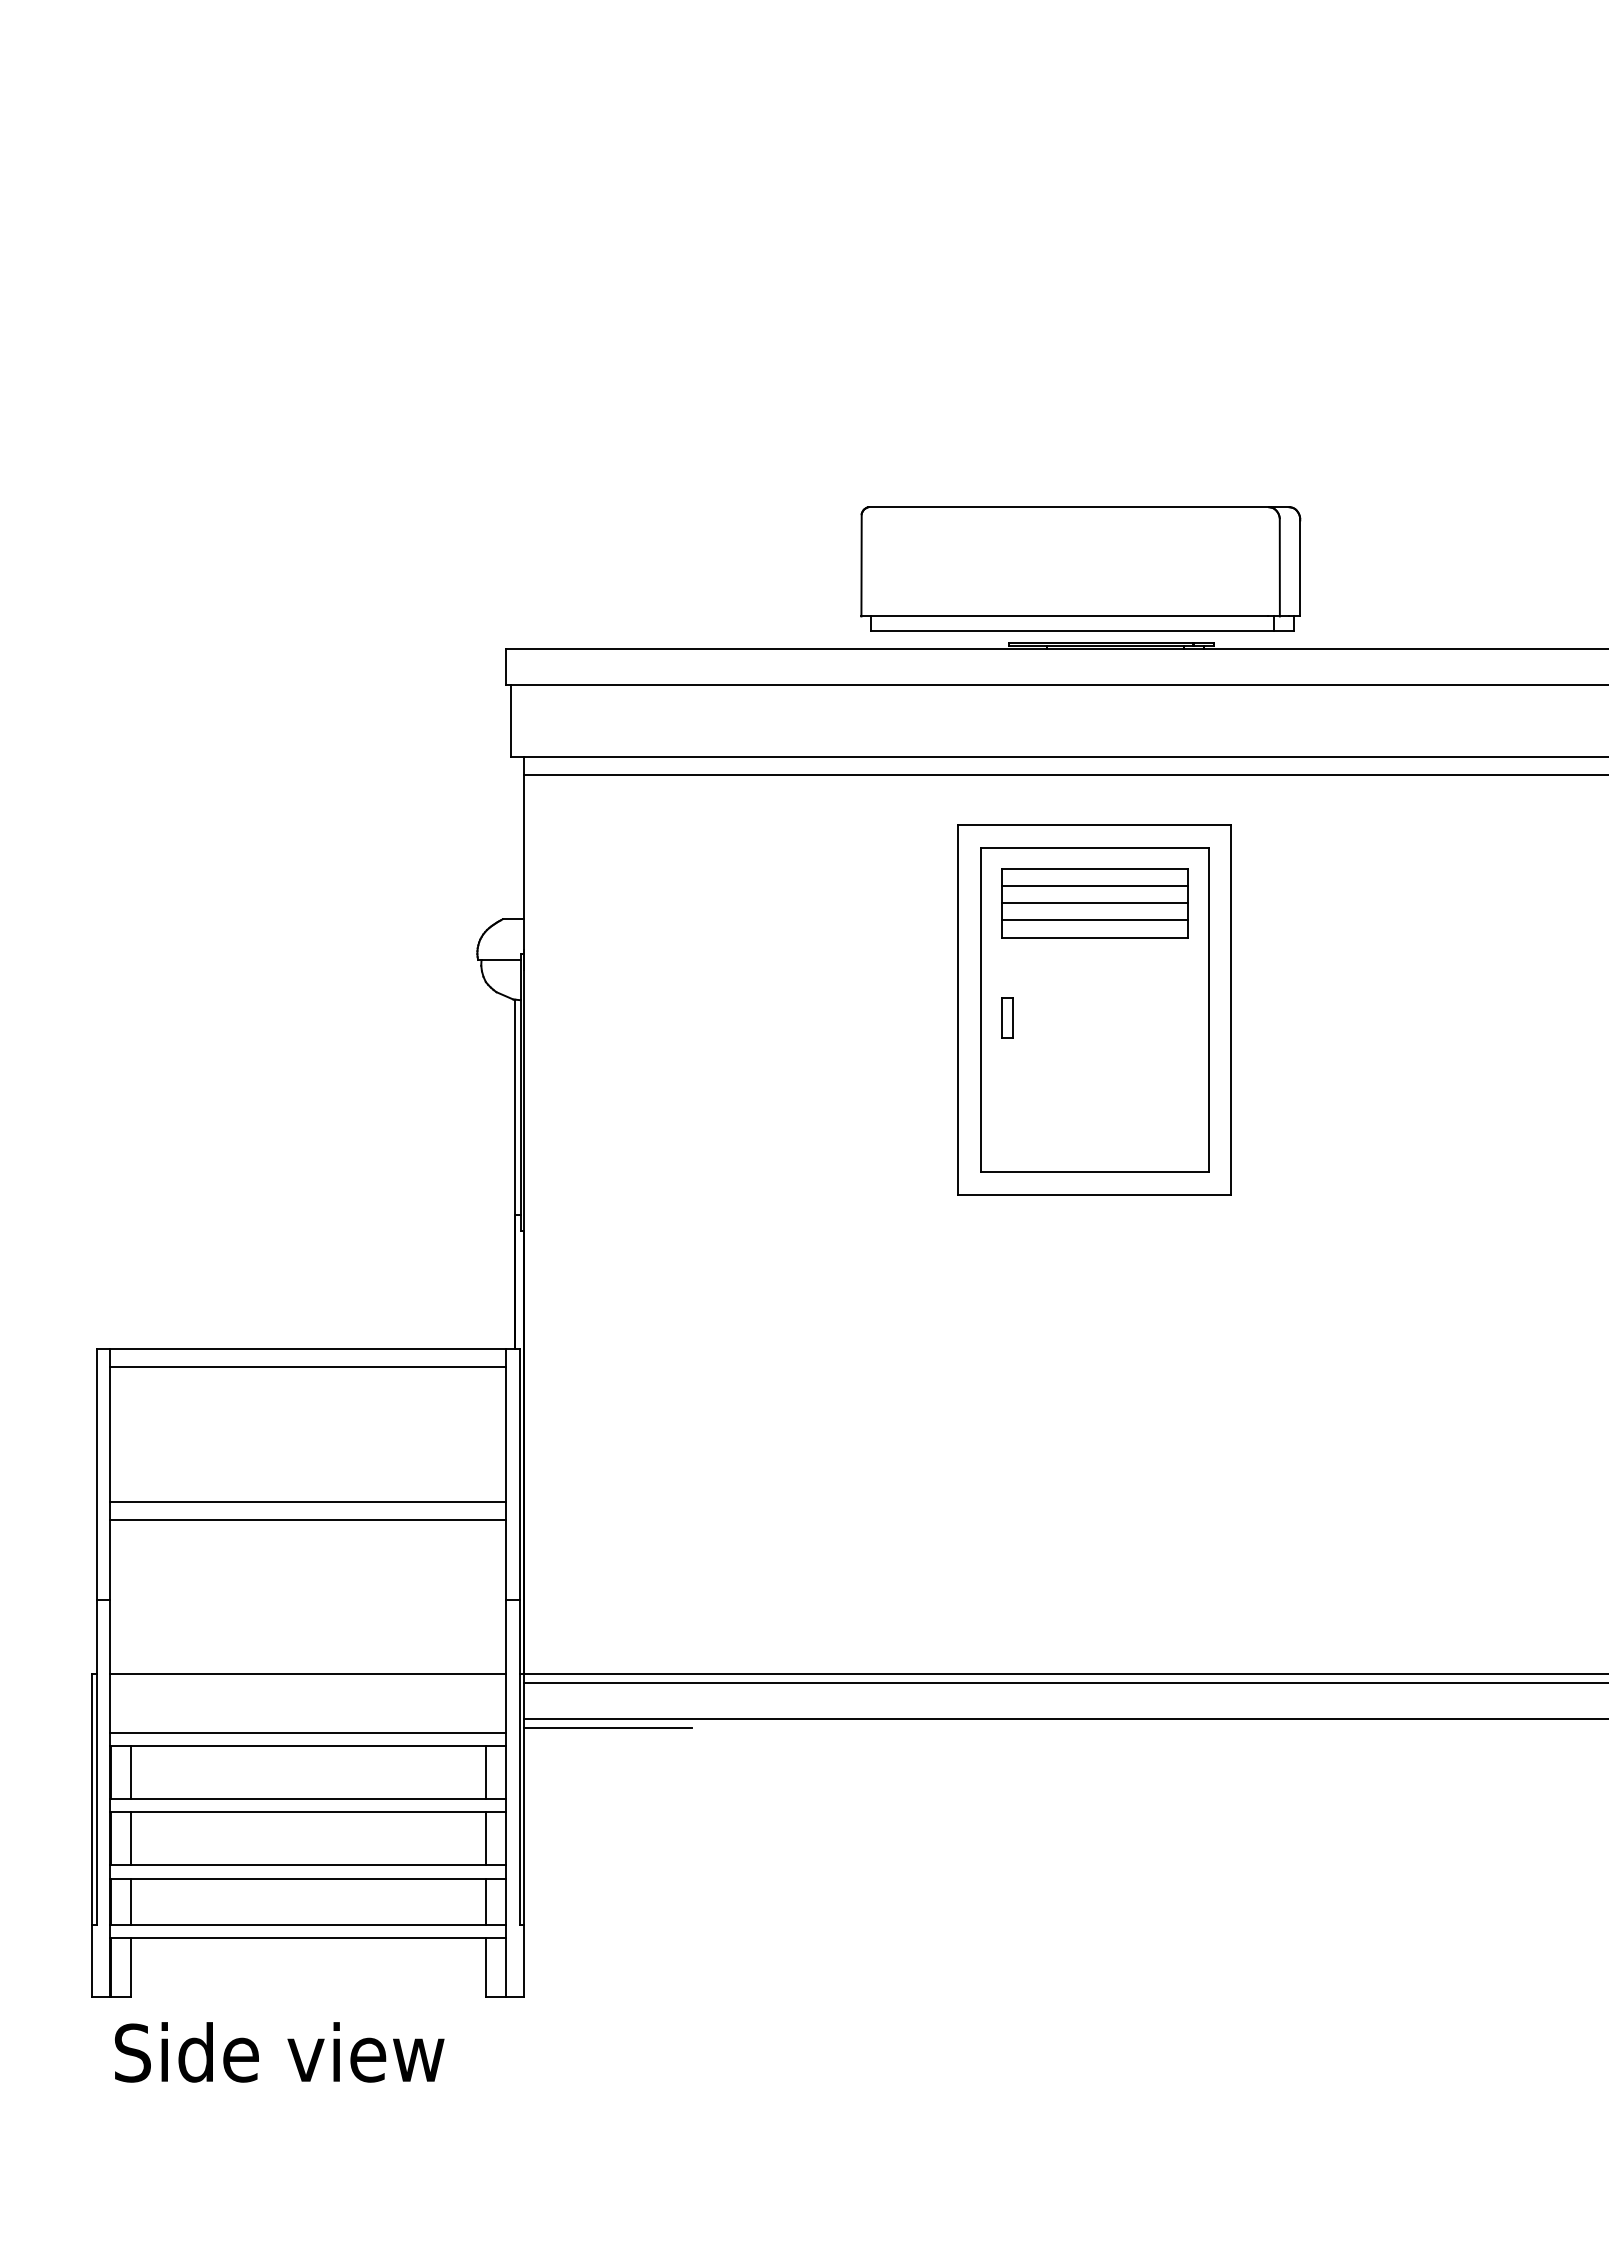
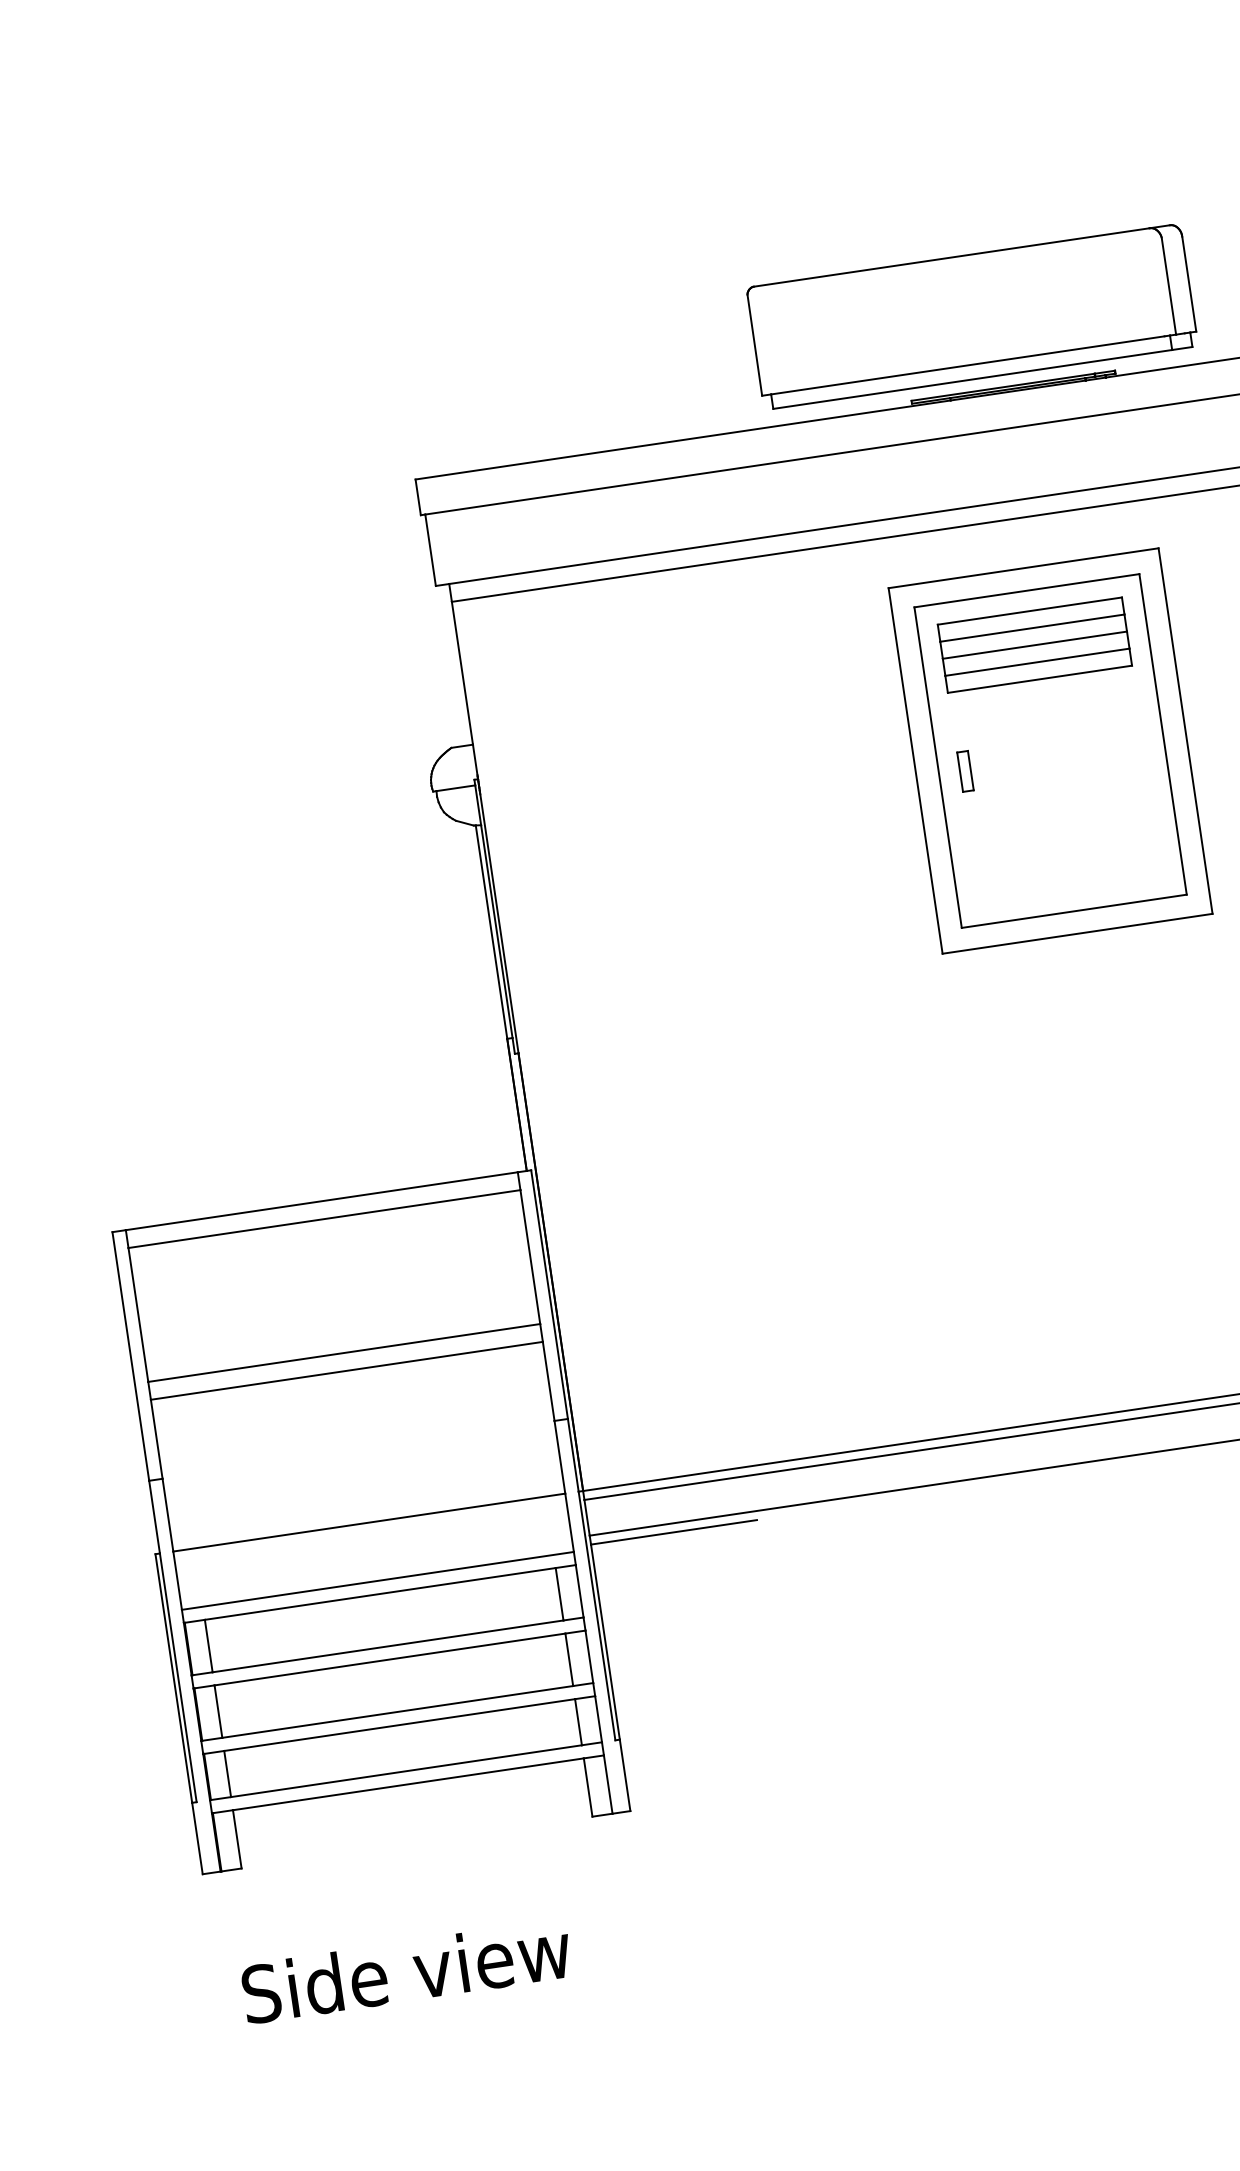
text: (279, 2052) -> (406, 1971), moved

